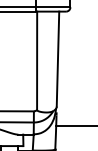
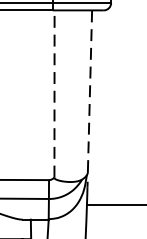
line: (58, 59) -> (90, 91), solid -> dashed
line: (37, 60) -> (55, 93), solid -> dashed

